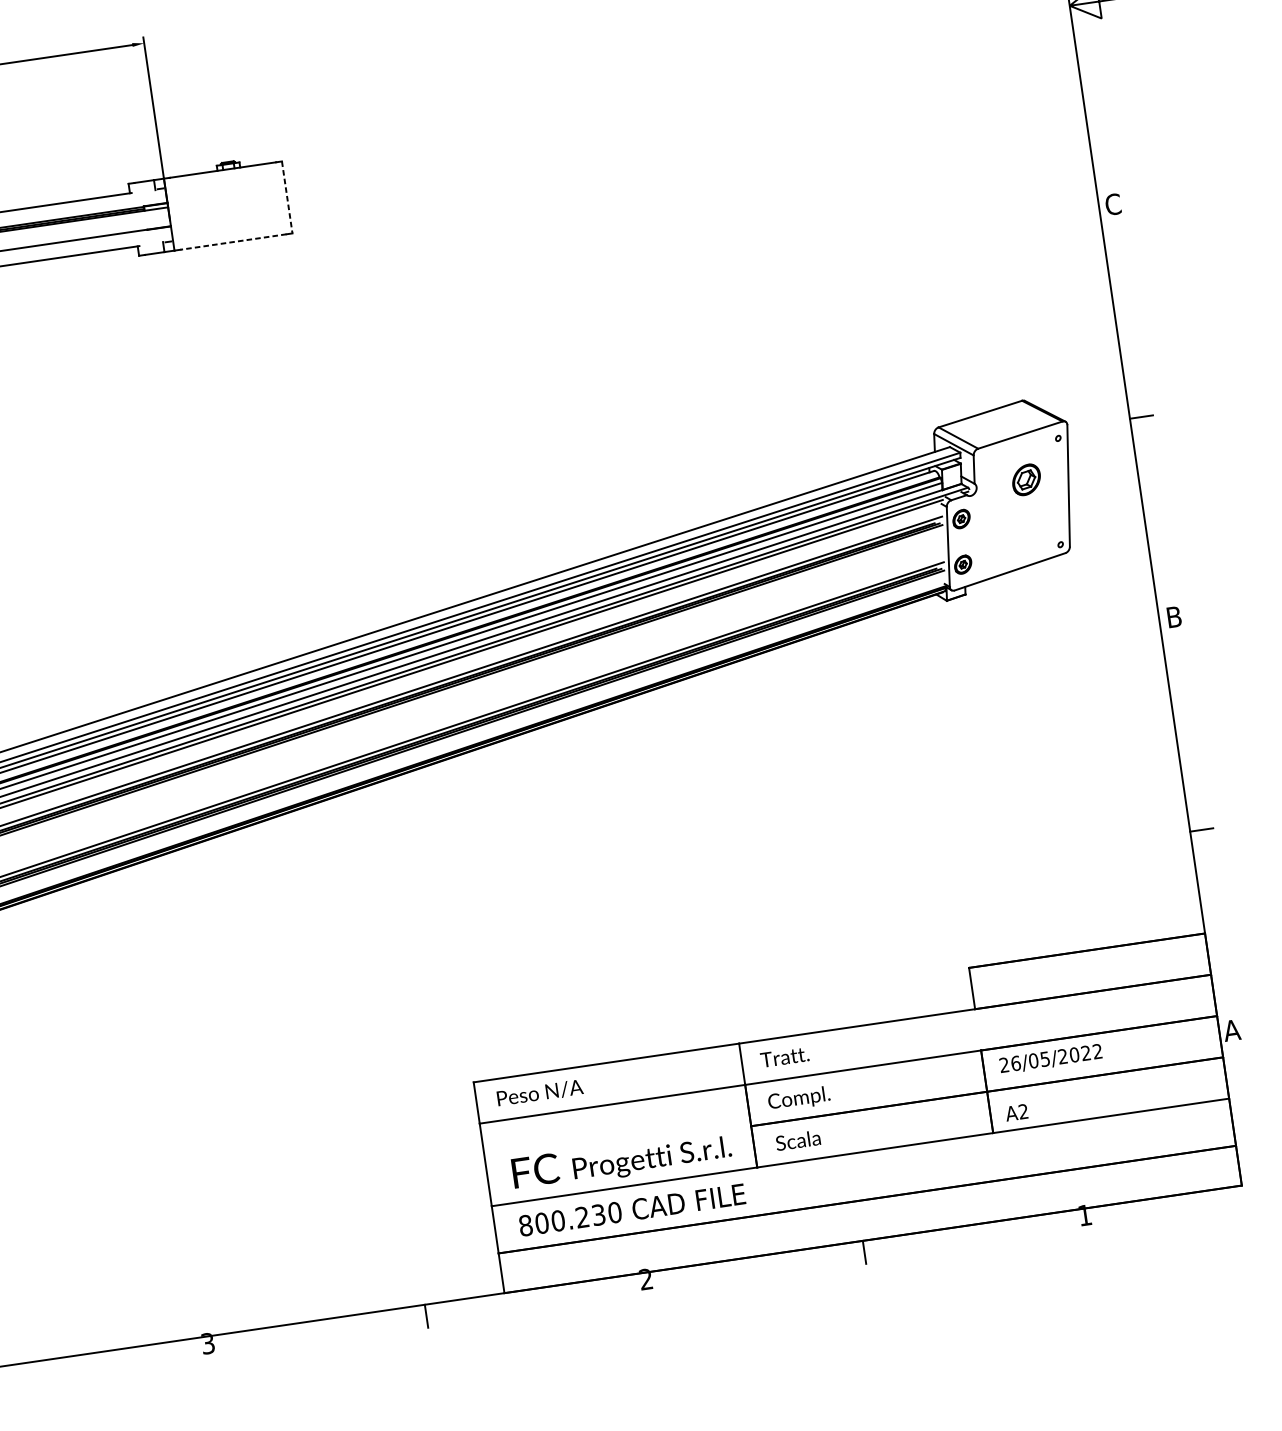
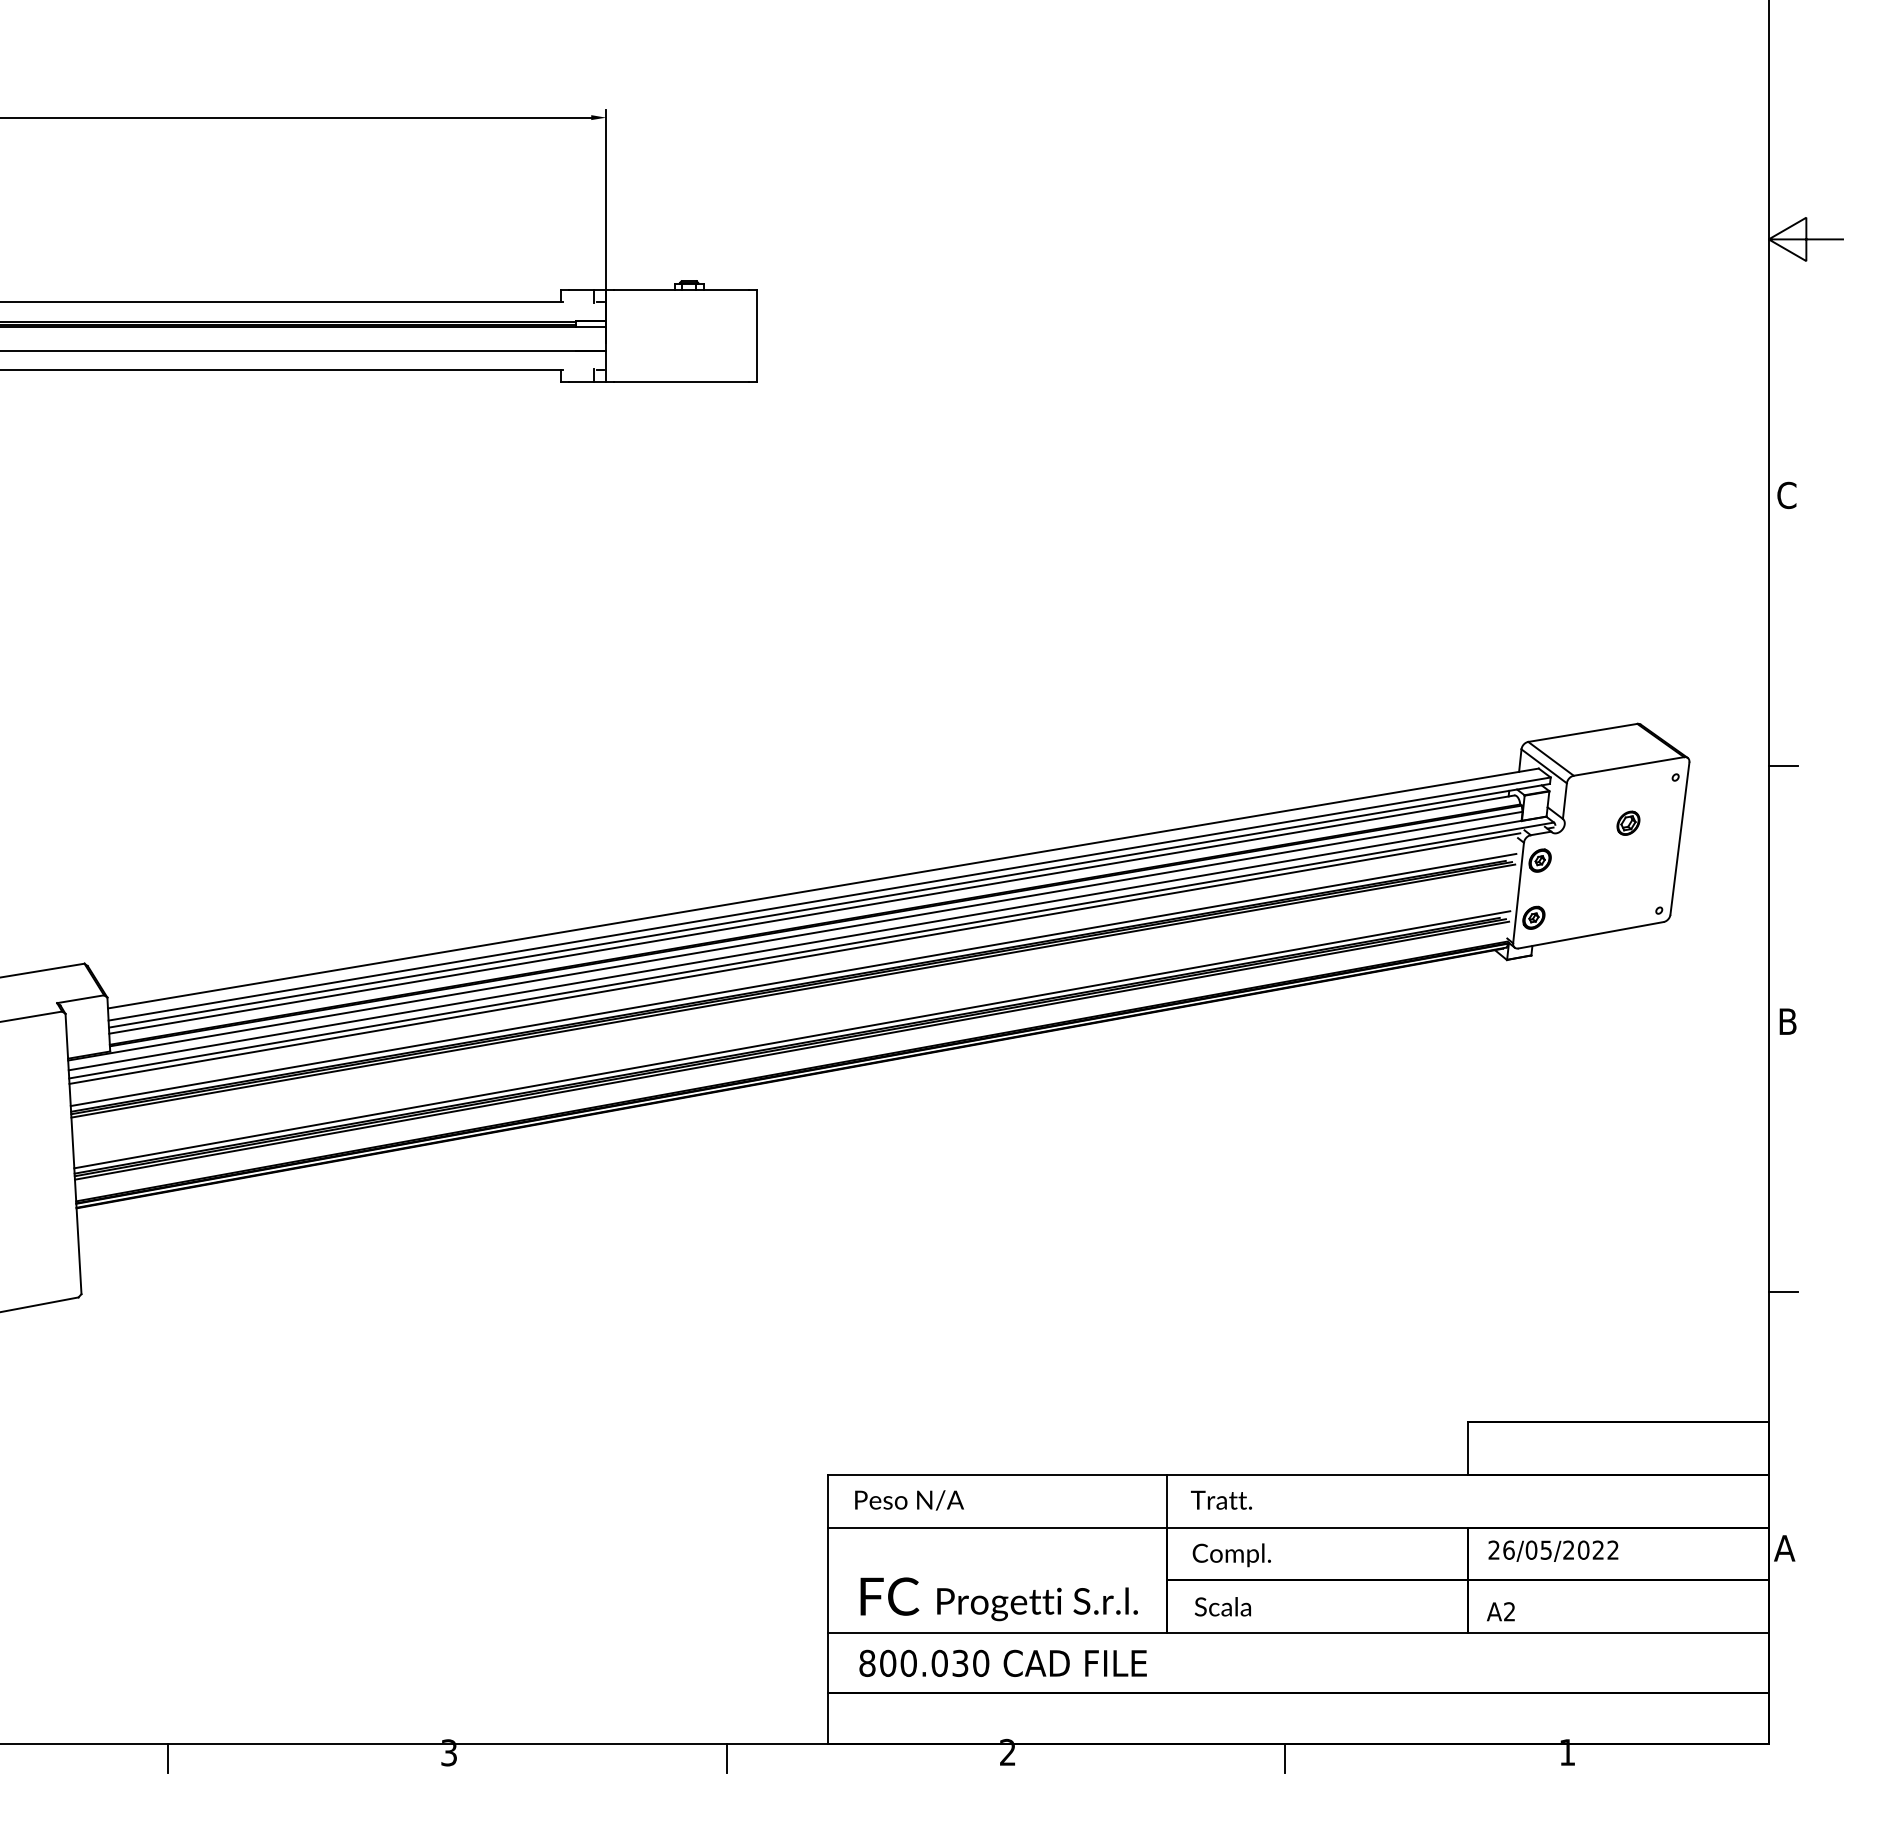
line: (287, 197) -> (756, 336), dashed -> solid
line: (233, 242) -> (681, 382), dashed -> solid
part: (1026, 479) -> (1628, 822), size x0.62
text: (582, 1216) -> (939, 1662), 800.230 -> 800.030

